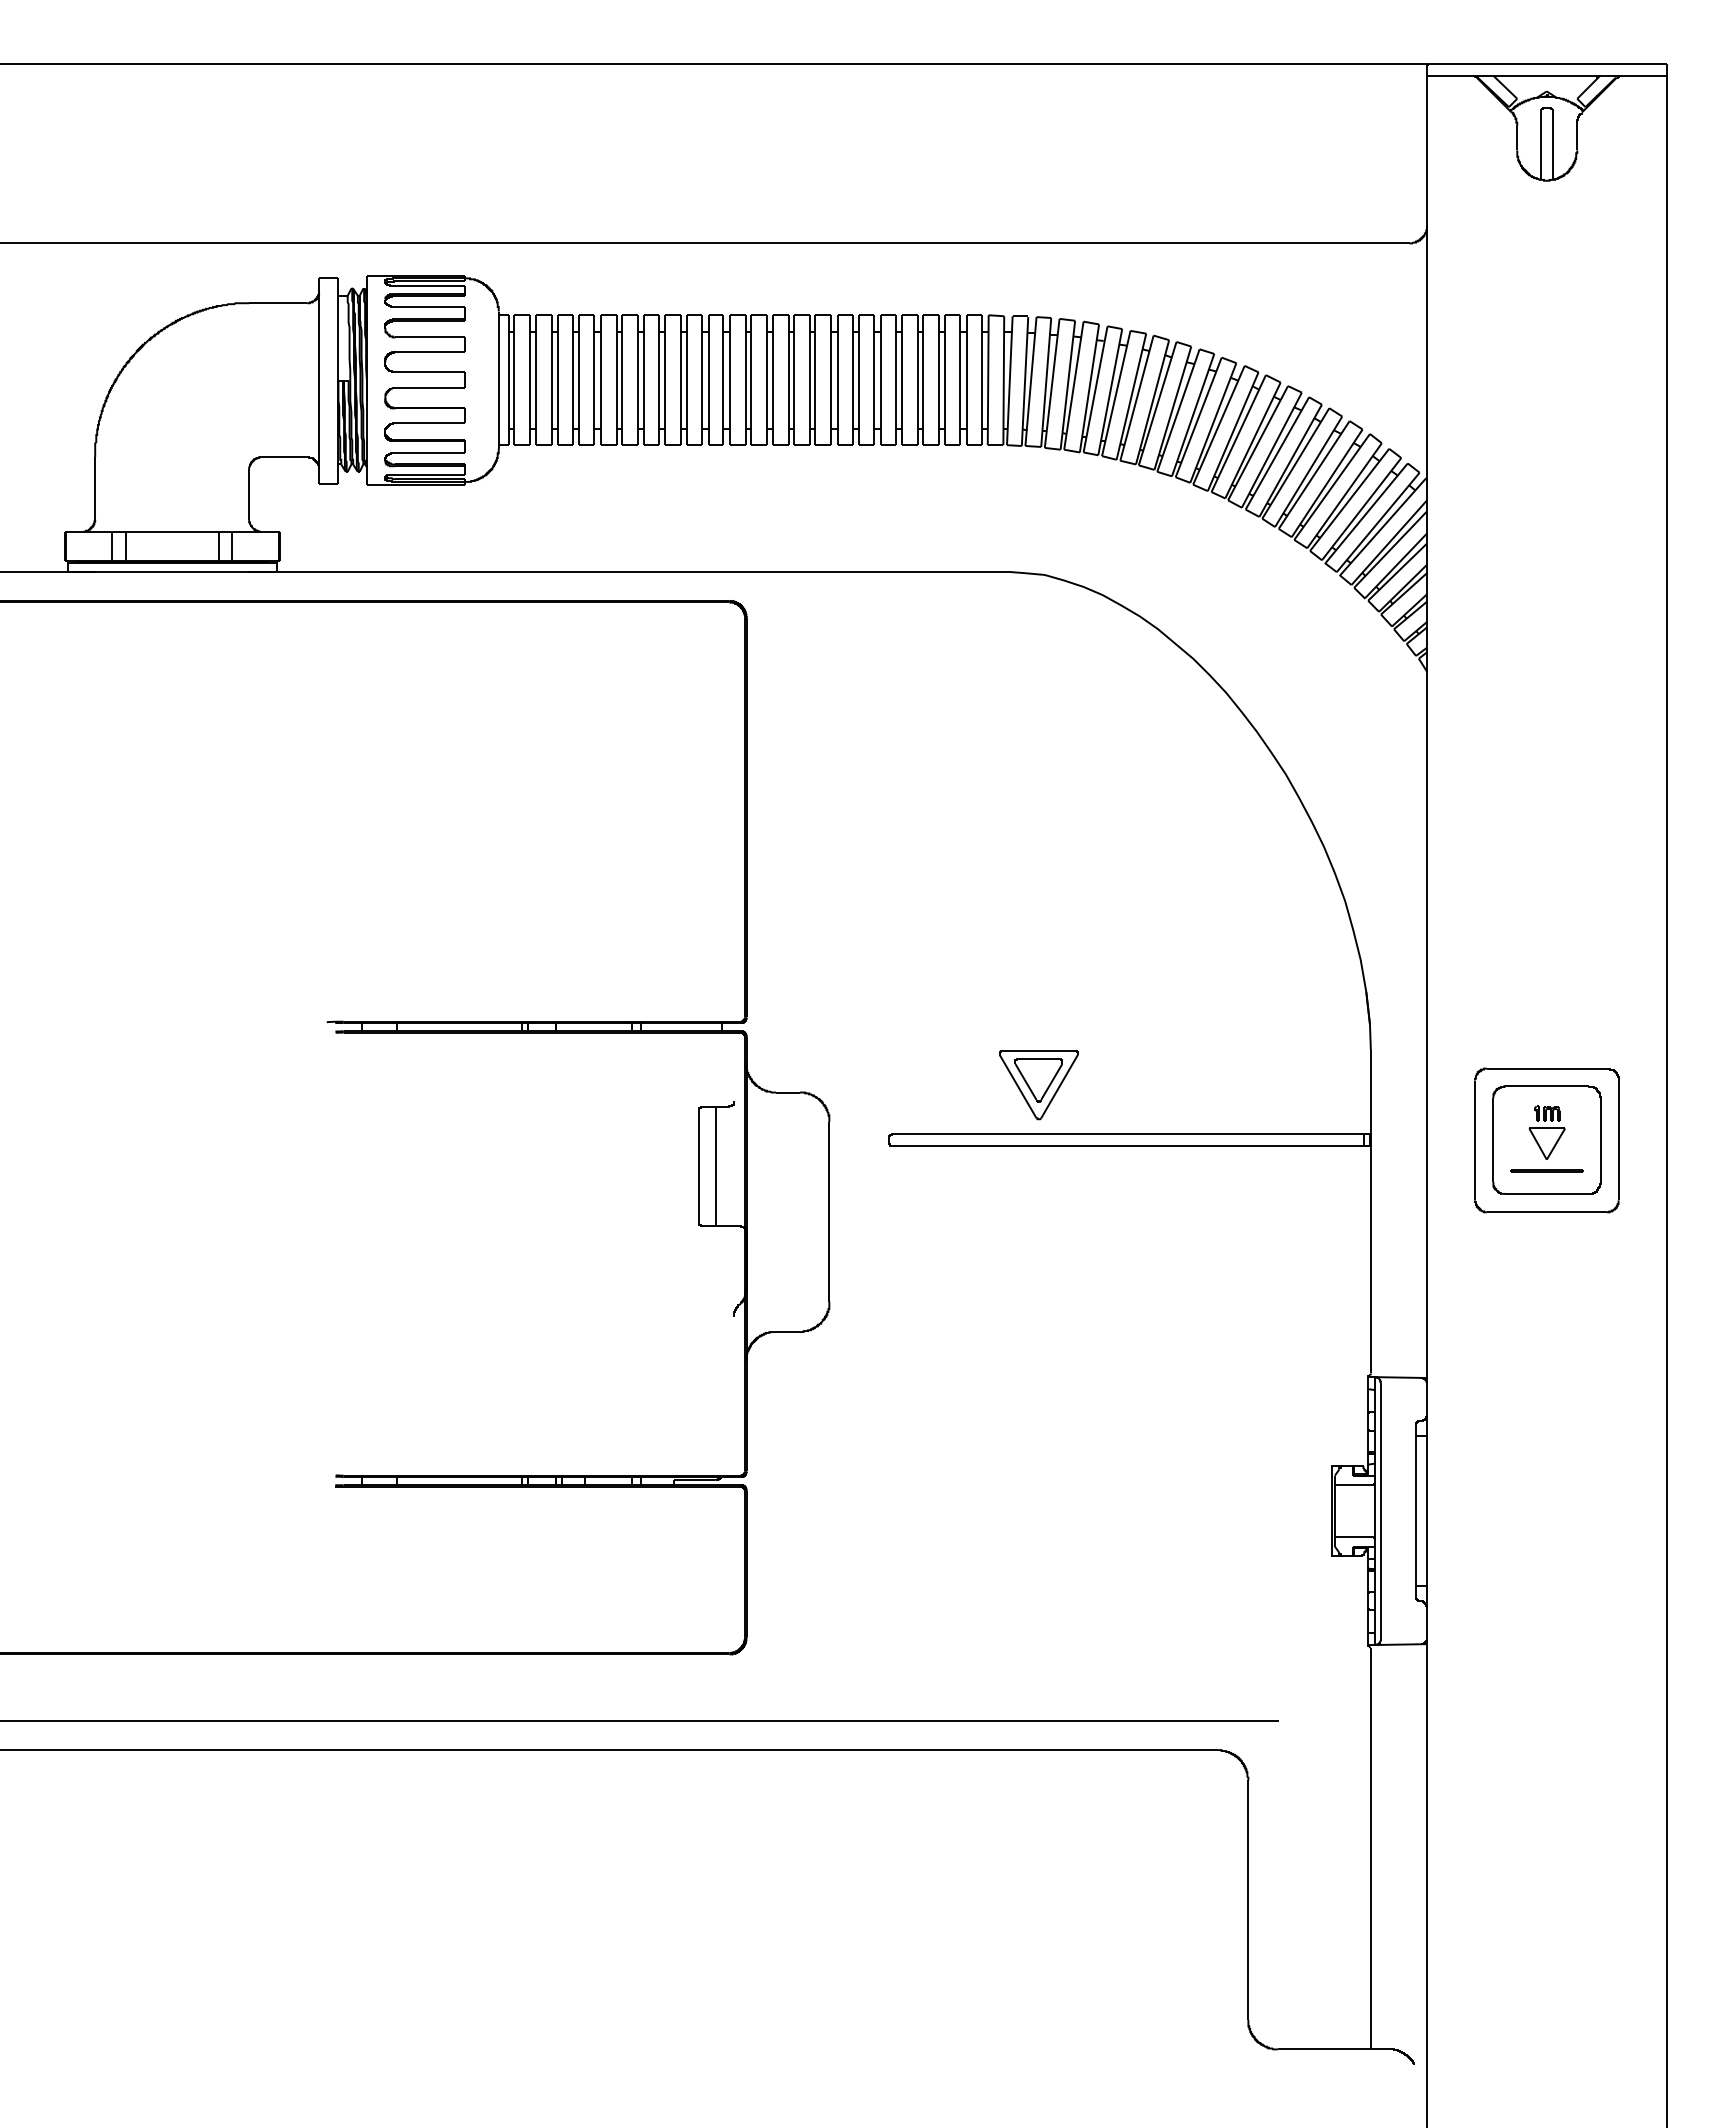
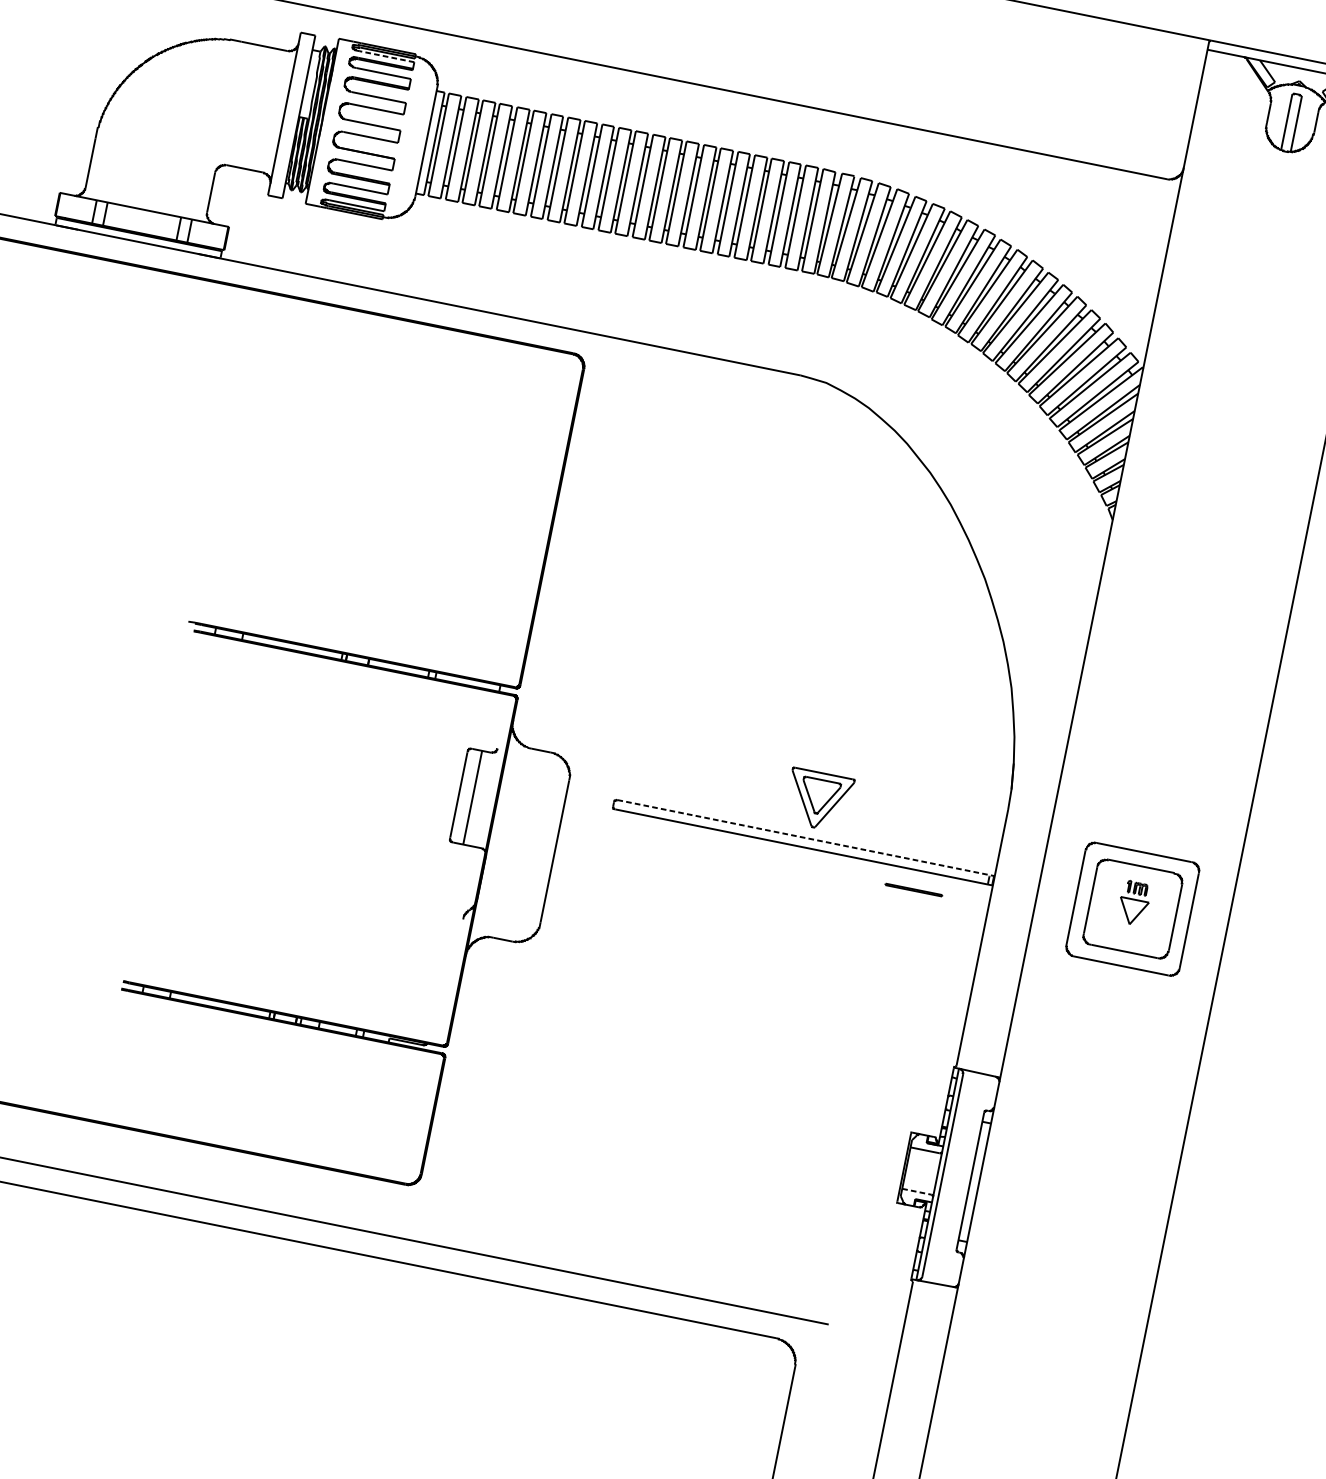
line: (430, 285) -> (387, 56), solid -> dashed
part: (1038, 1085) -> (818, 800), moved
line: (1131, 1134) -> (805, 838), solid -> dashed
line: (1546, 1170) -> (913, 889), moved
line: (1353, 1537) -> (916, 1191), solid -> dashed

